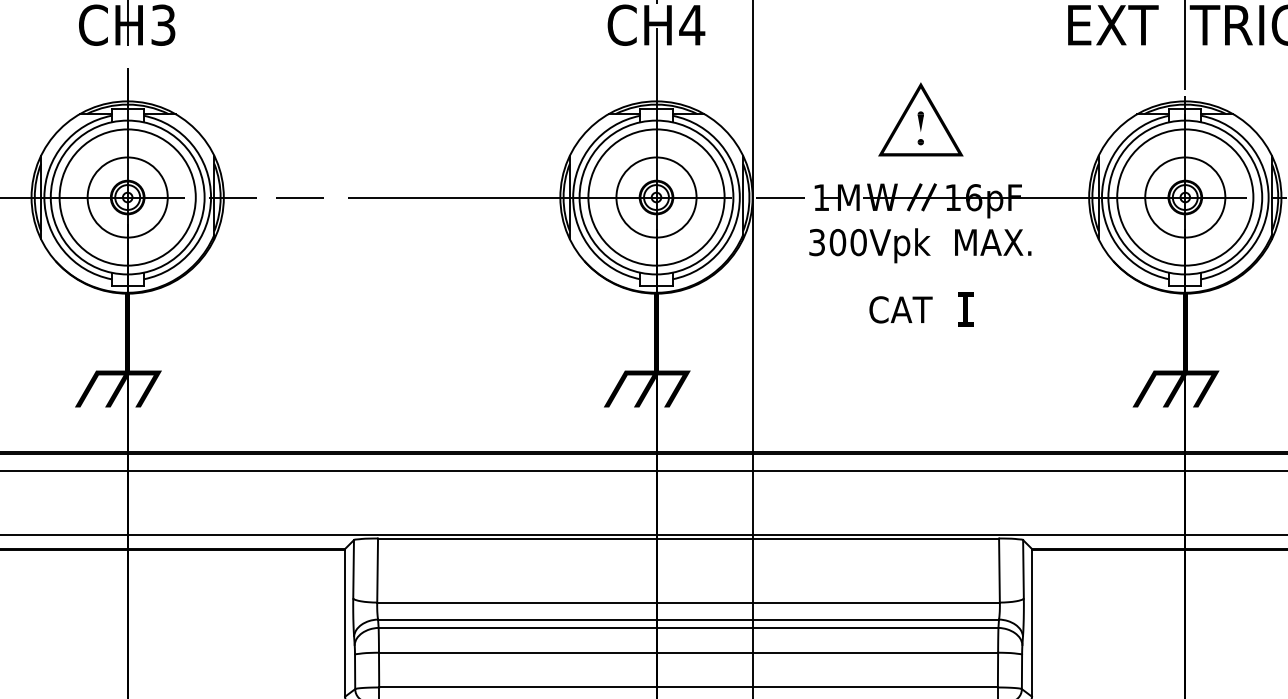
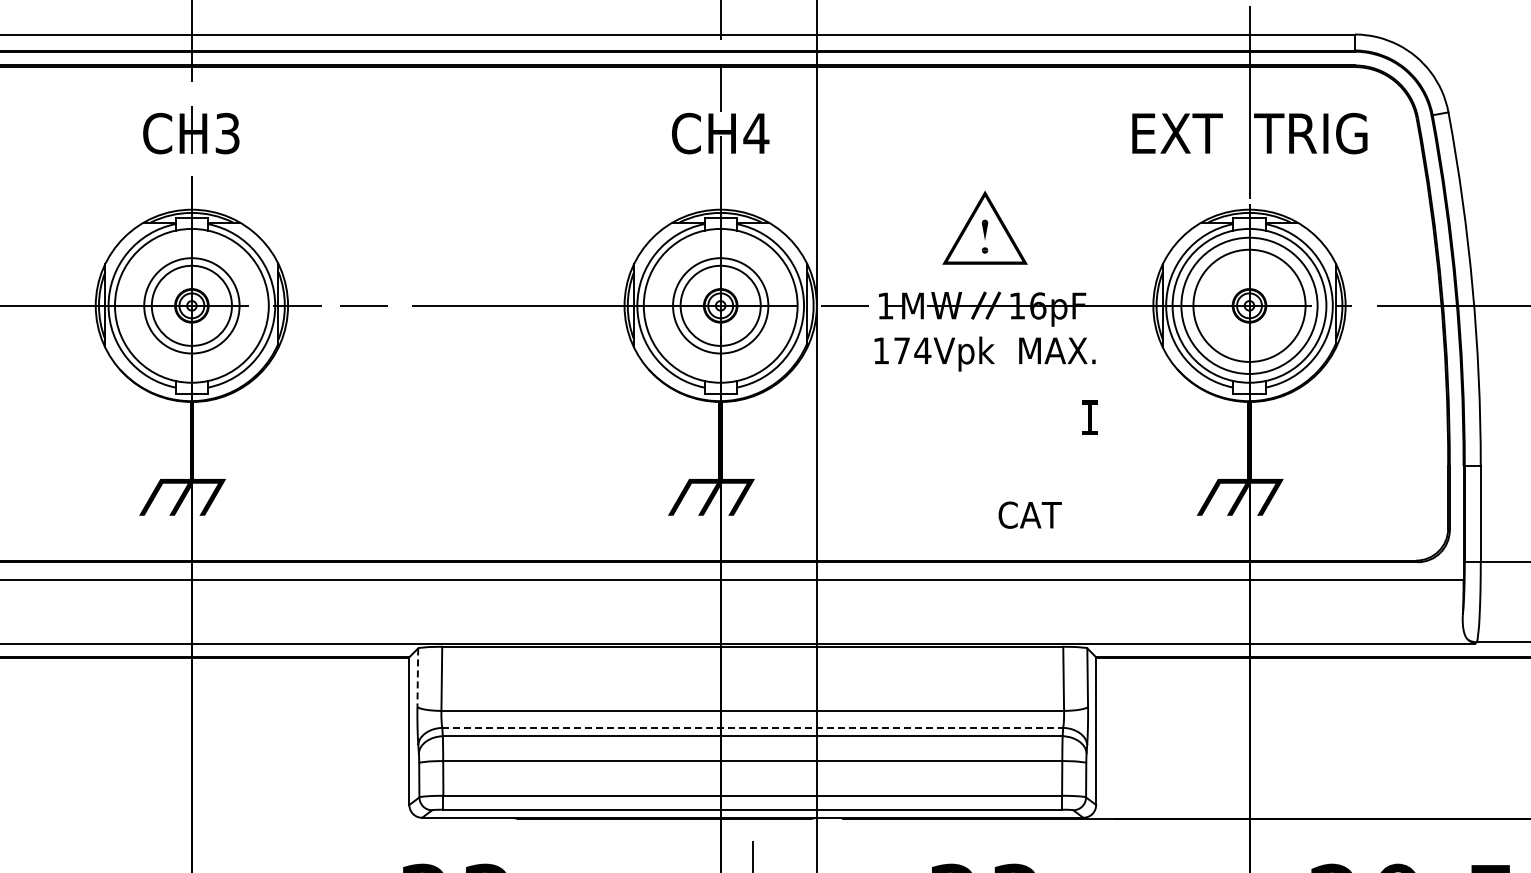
circle: (127, 197) -> (191, 305), size x0.7
circle: (656, 197) -> (720, 305), size x0.7
circle: (1185, 197) -> (1249, 305), size x1.4
text: (838, 242) -> (902, 350), 300Vpk -> 174Vpk
text: (900, 309) -> (1029, 514), moved
part: (965, 309) -> (1089, 417), moved
line: (353, 570) -> (417, 678), solid -> dashed
line: (689, 619) -> (753, 727), solid -> dashed

